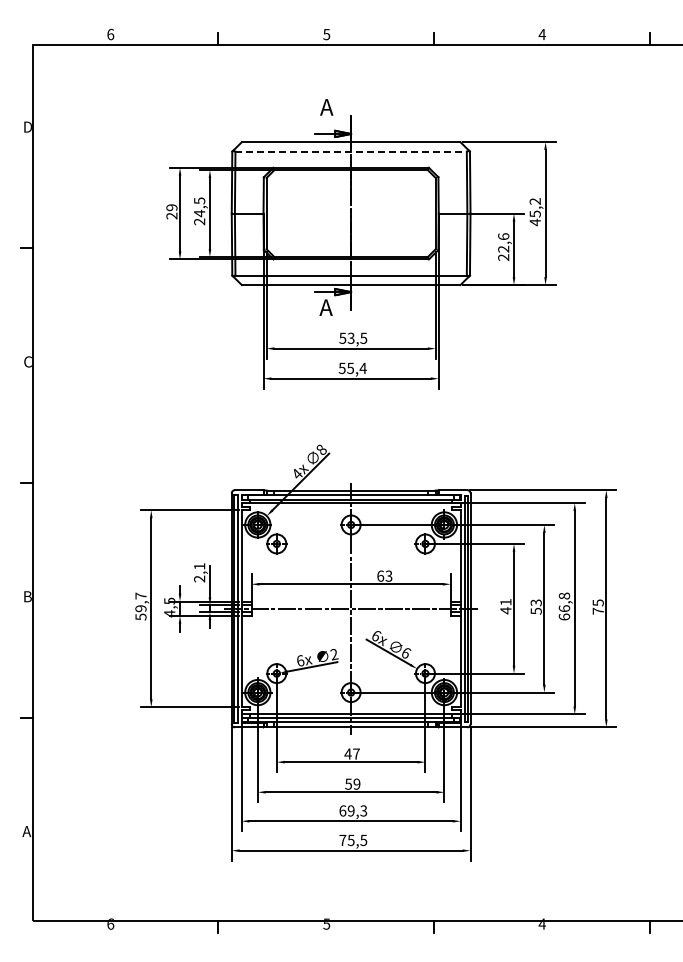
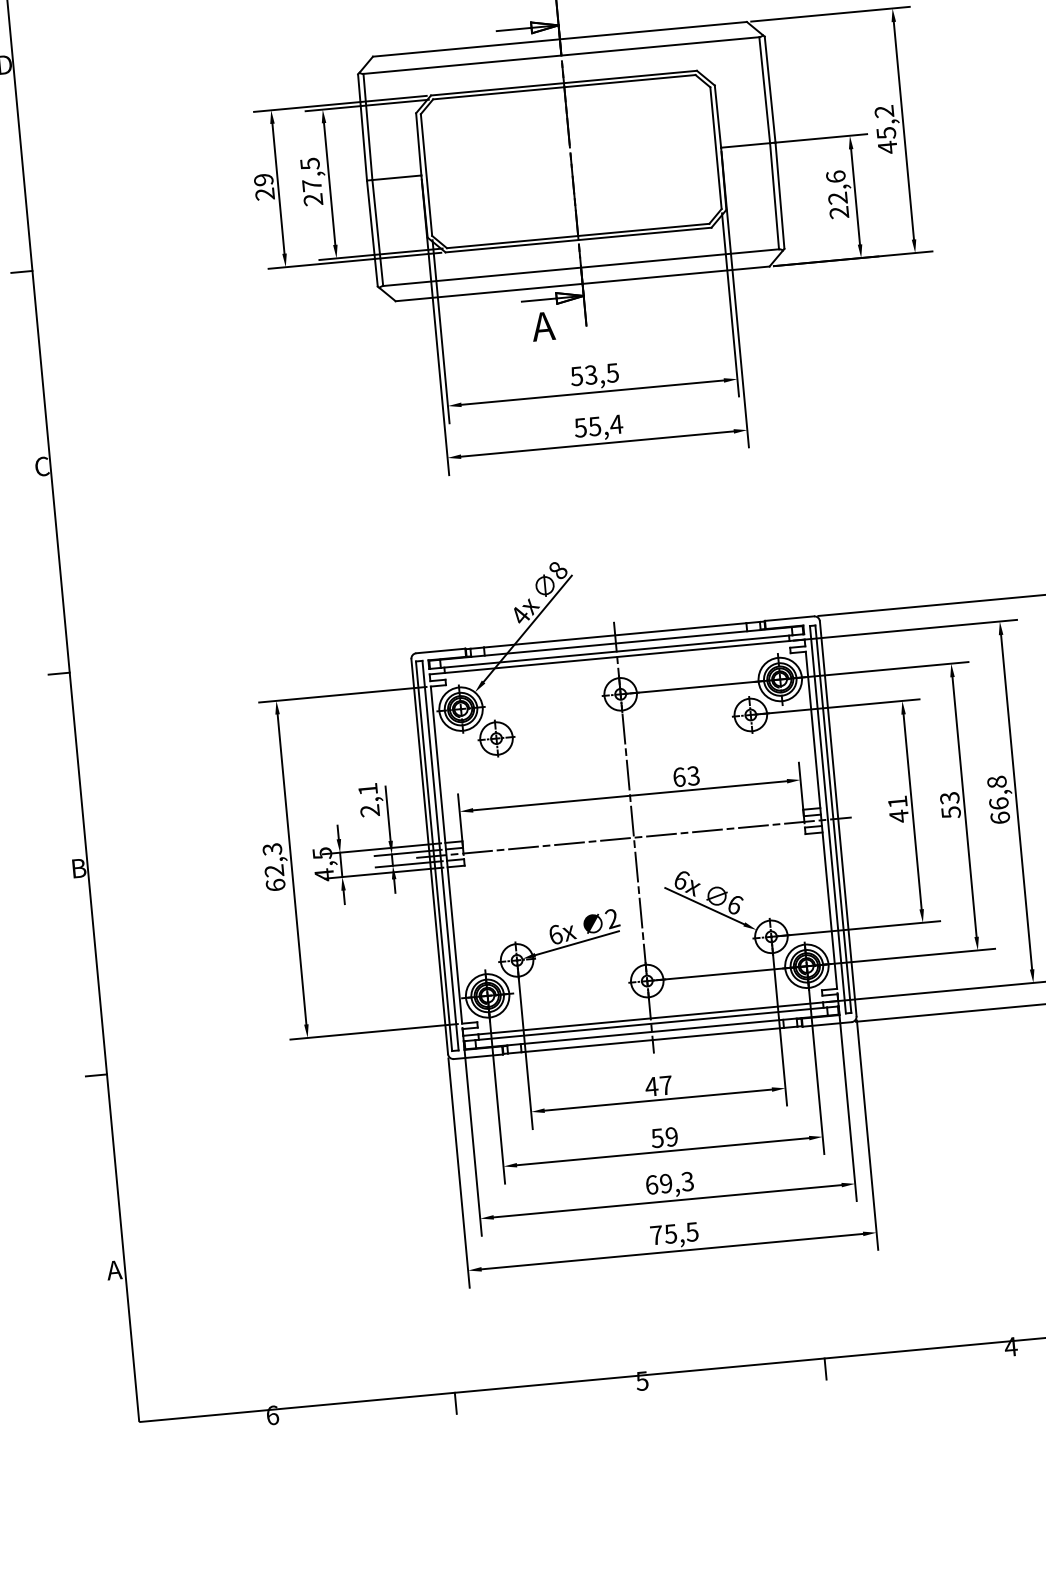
line: (351, 151) -> (562, 55), dashed -> solid
text: (199, 213) -> (311, 185), 24,5 -> 27,5
text: (140, 606) -> (273, 867), 59,7 -> 62,3

